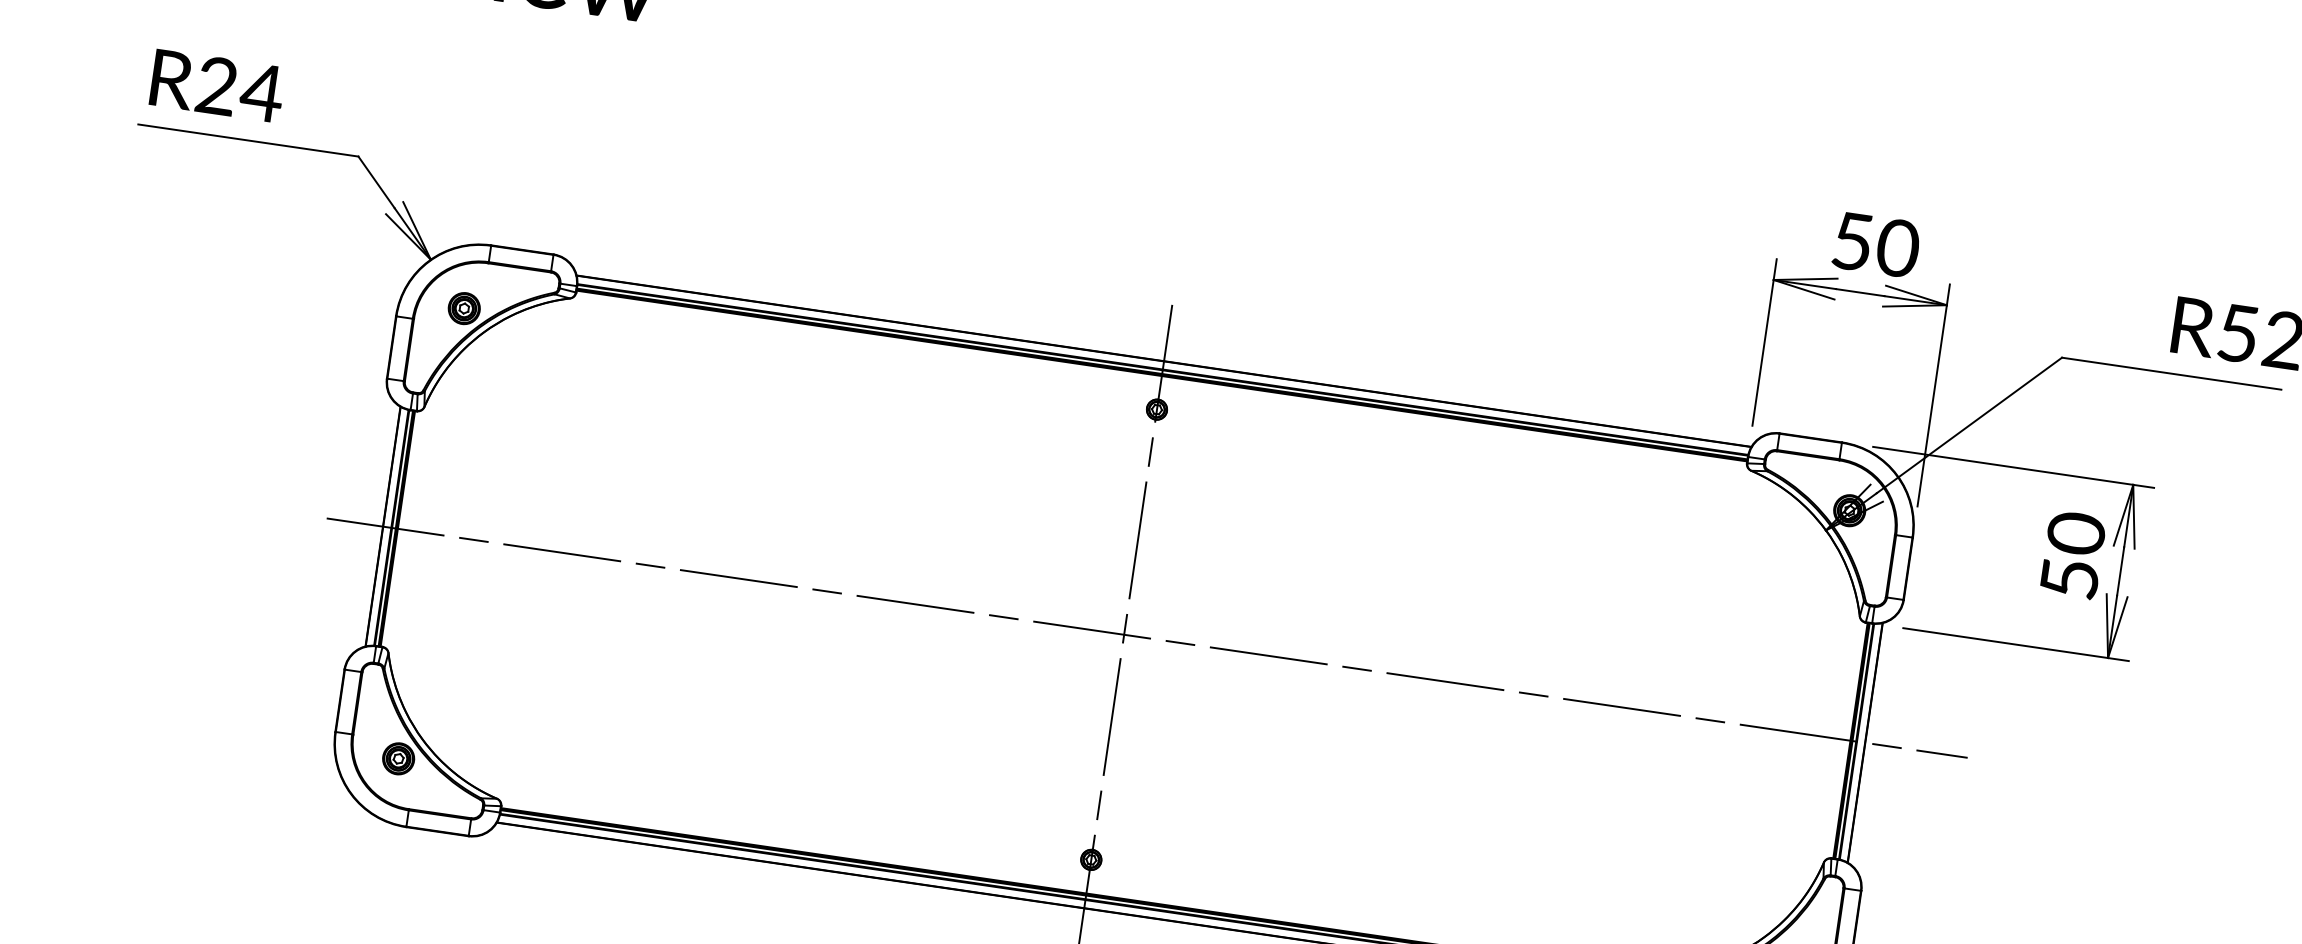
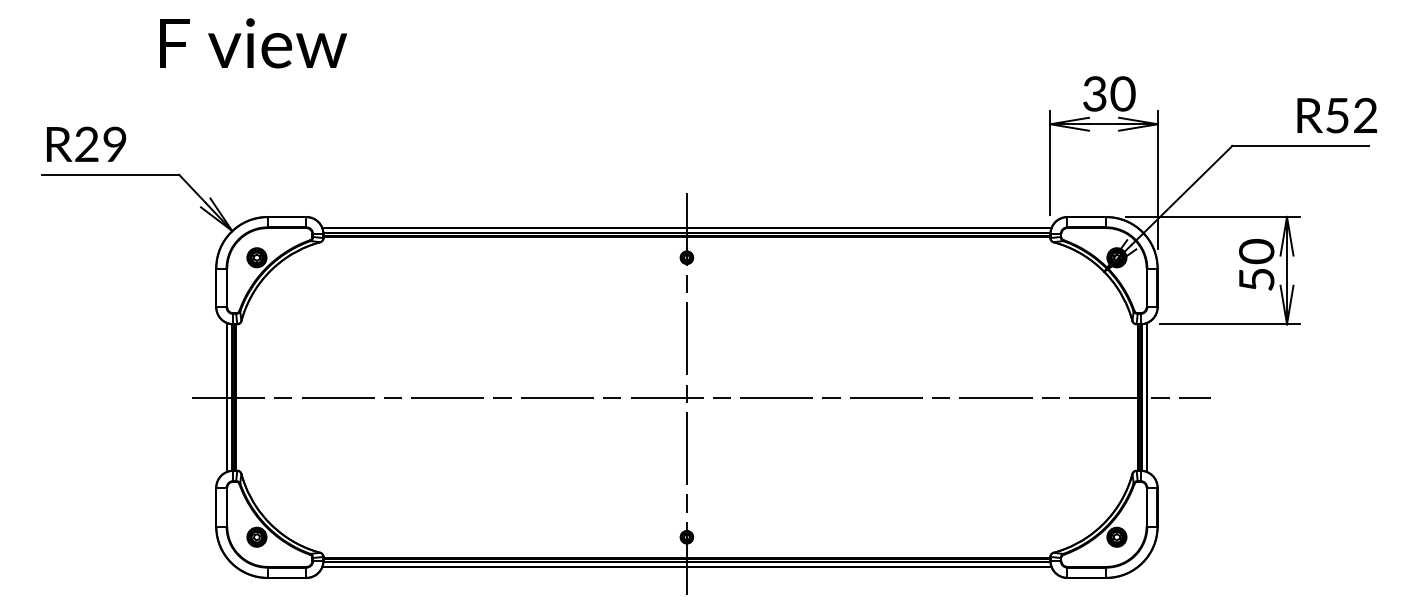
text: (261, 91) -> (114, 143), R24 -> R29
text: (1852, 240) -> (1094, 93), 50 -> 30

